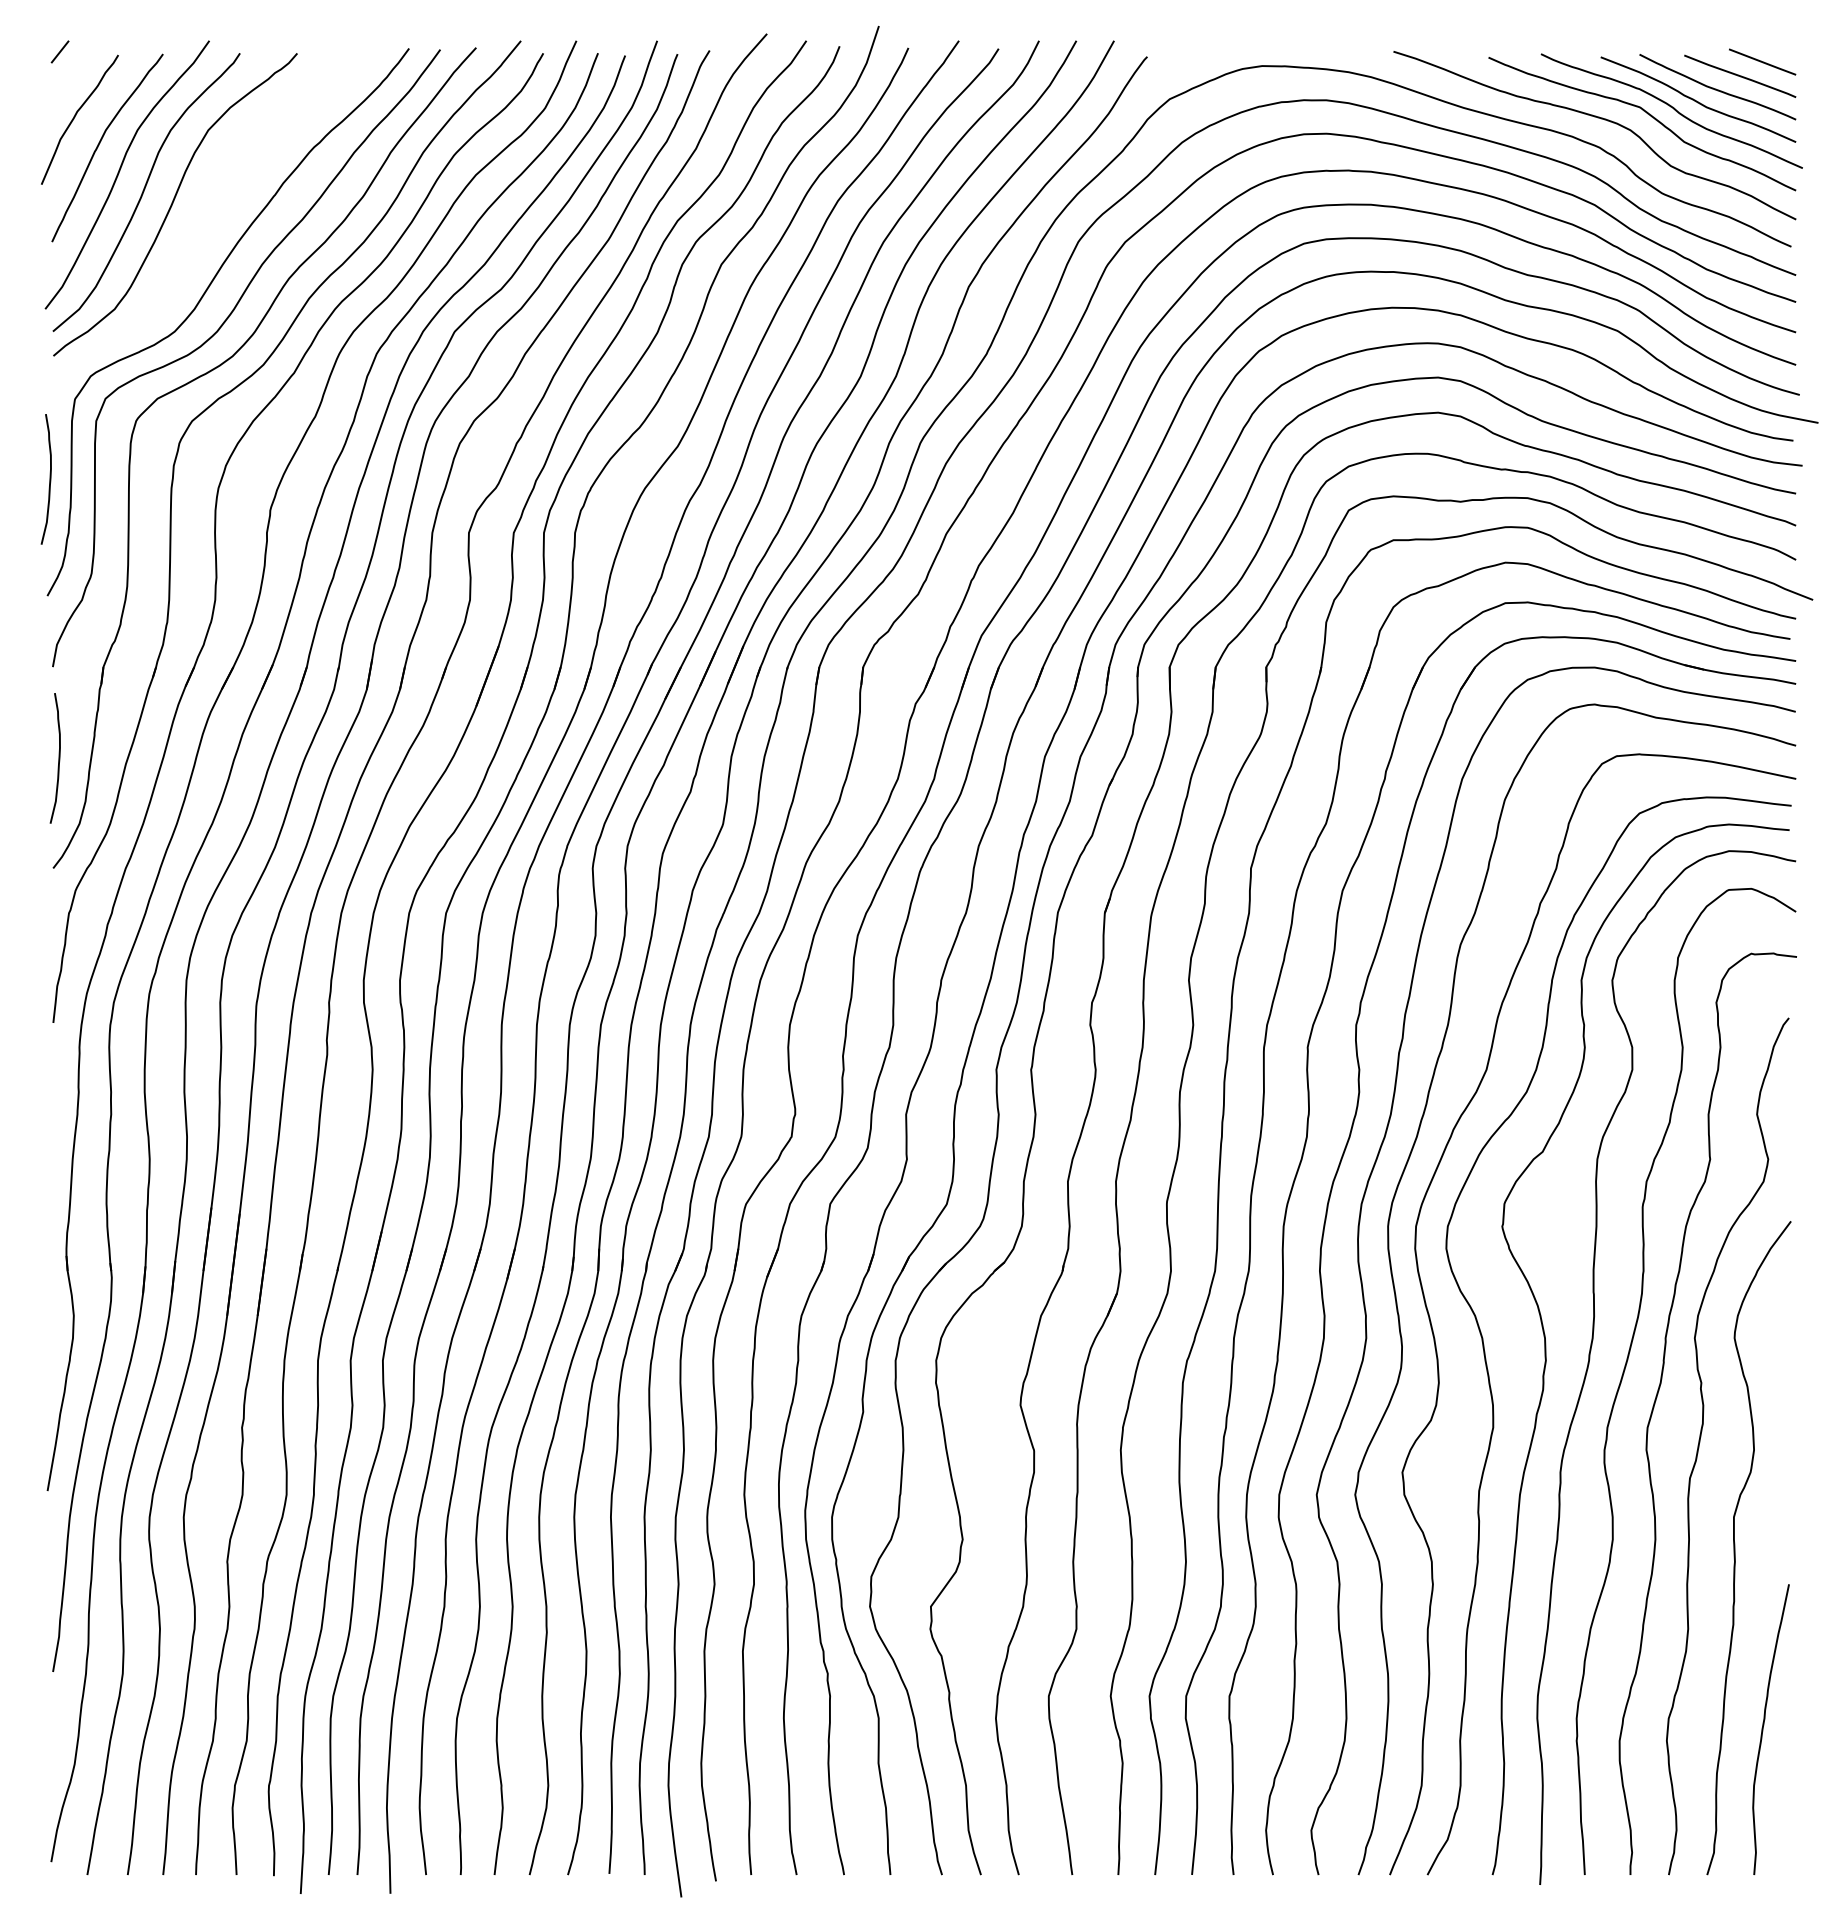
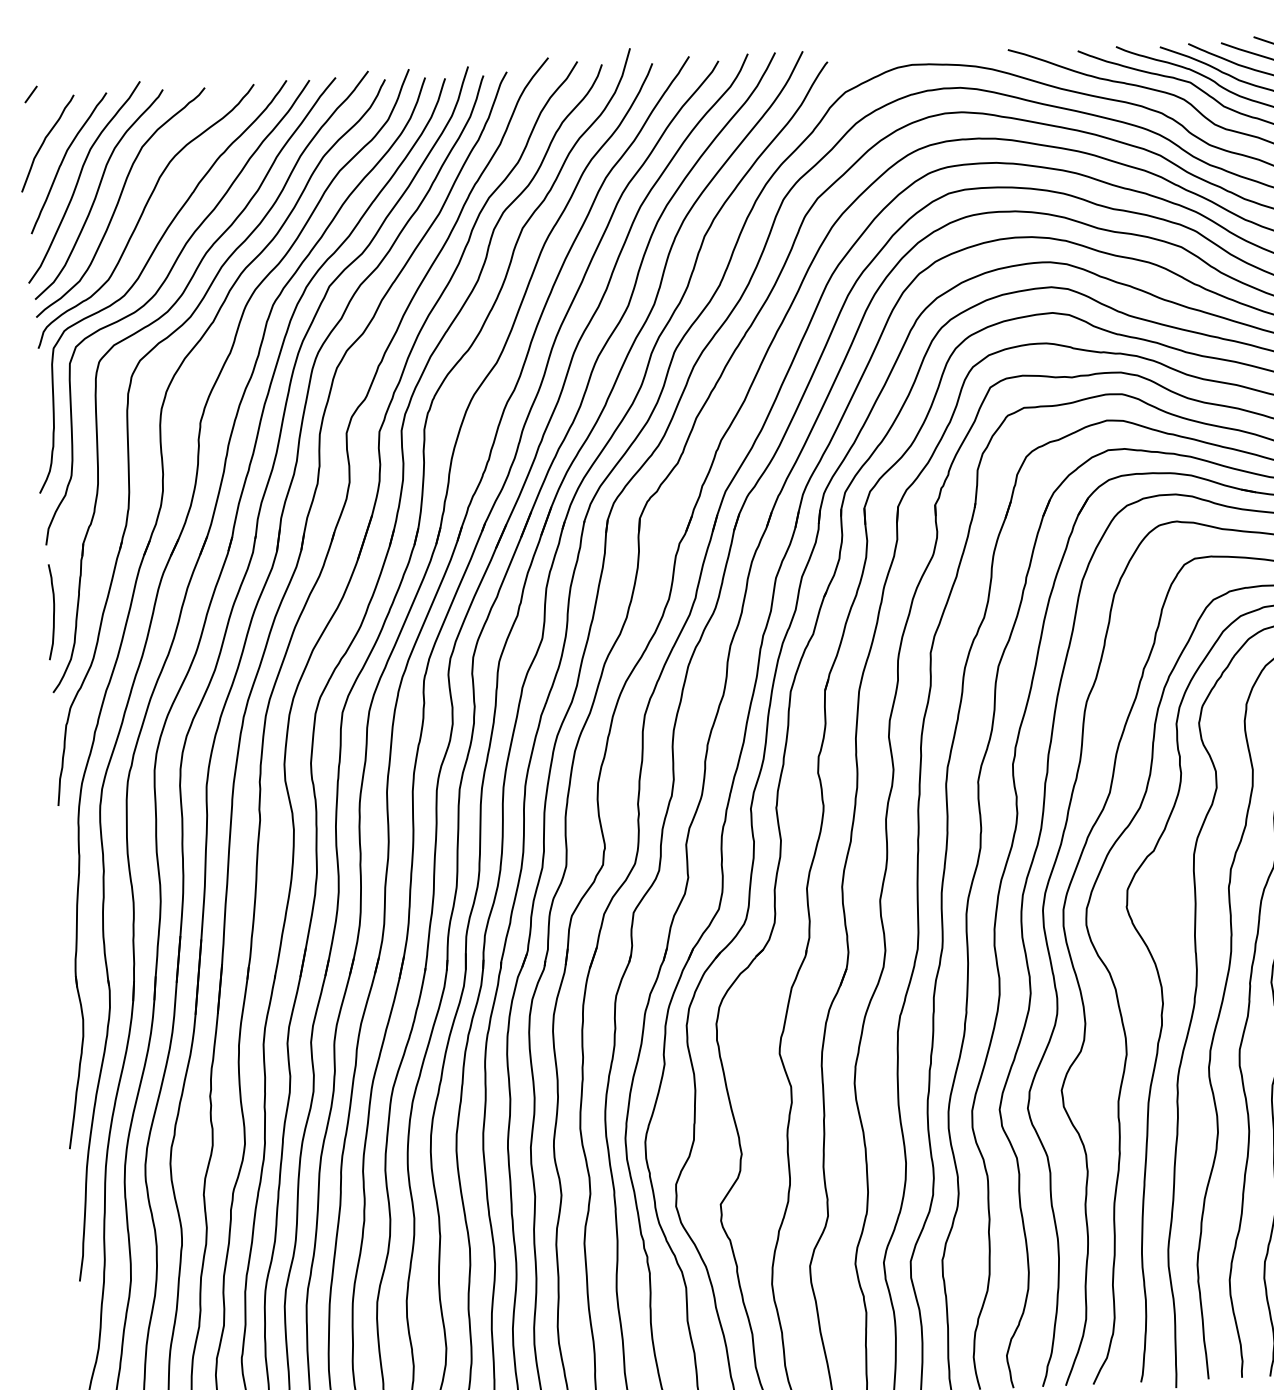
curve: (204, 222) -> (142, 214), added
curve: (49, 479) -> (37, 408), removed

